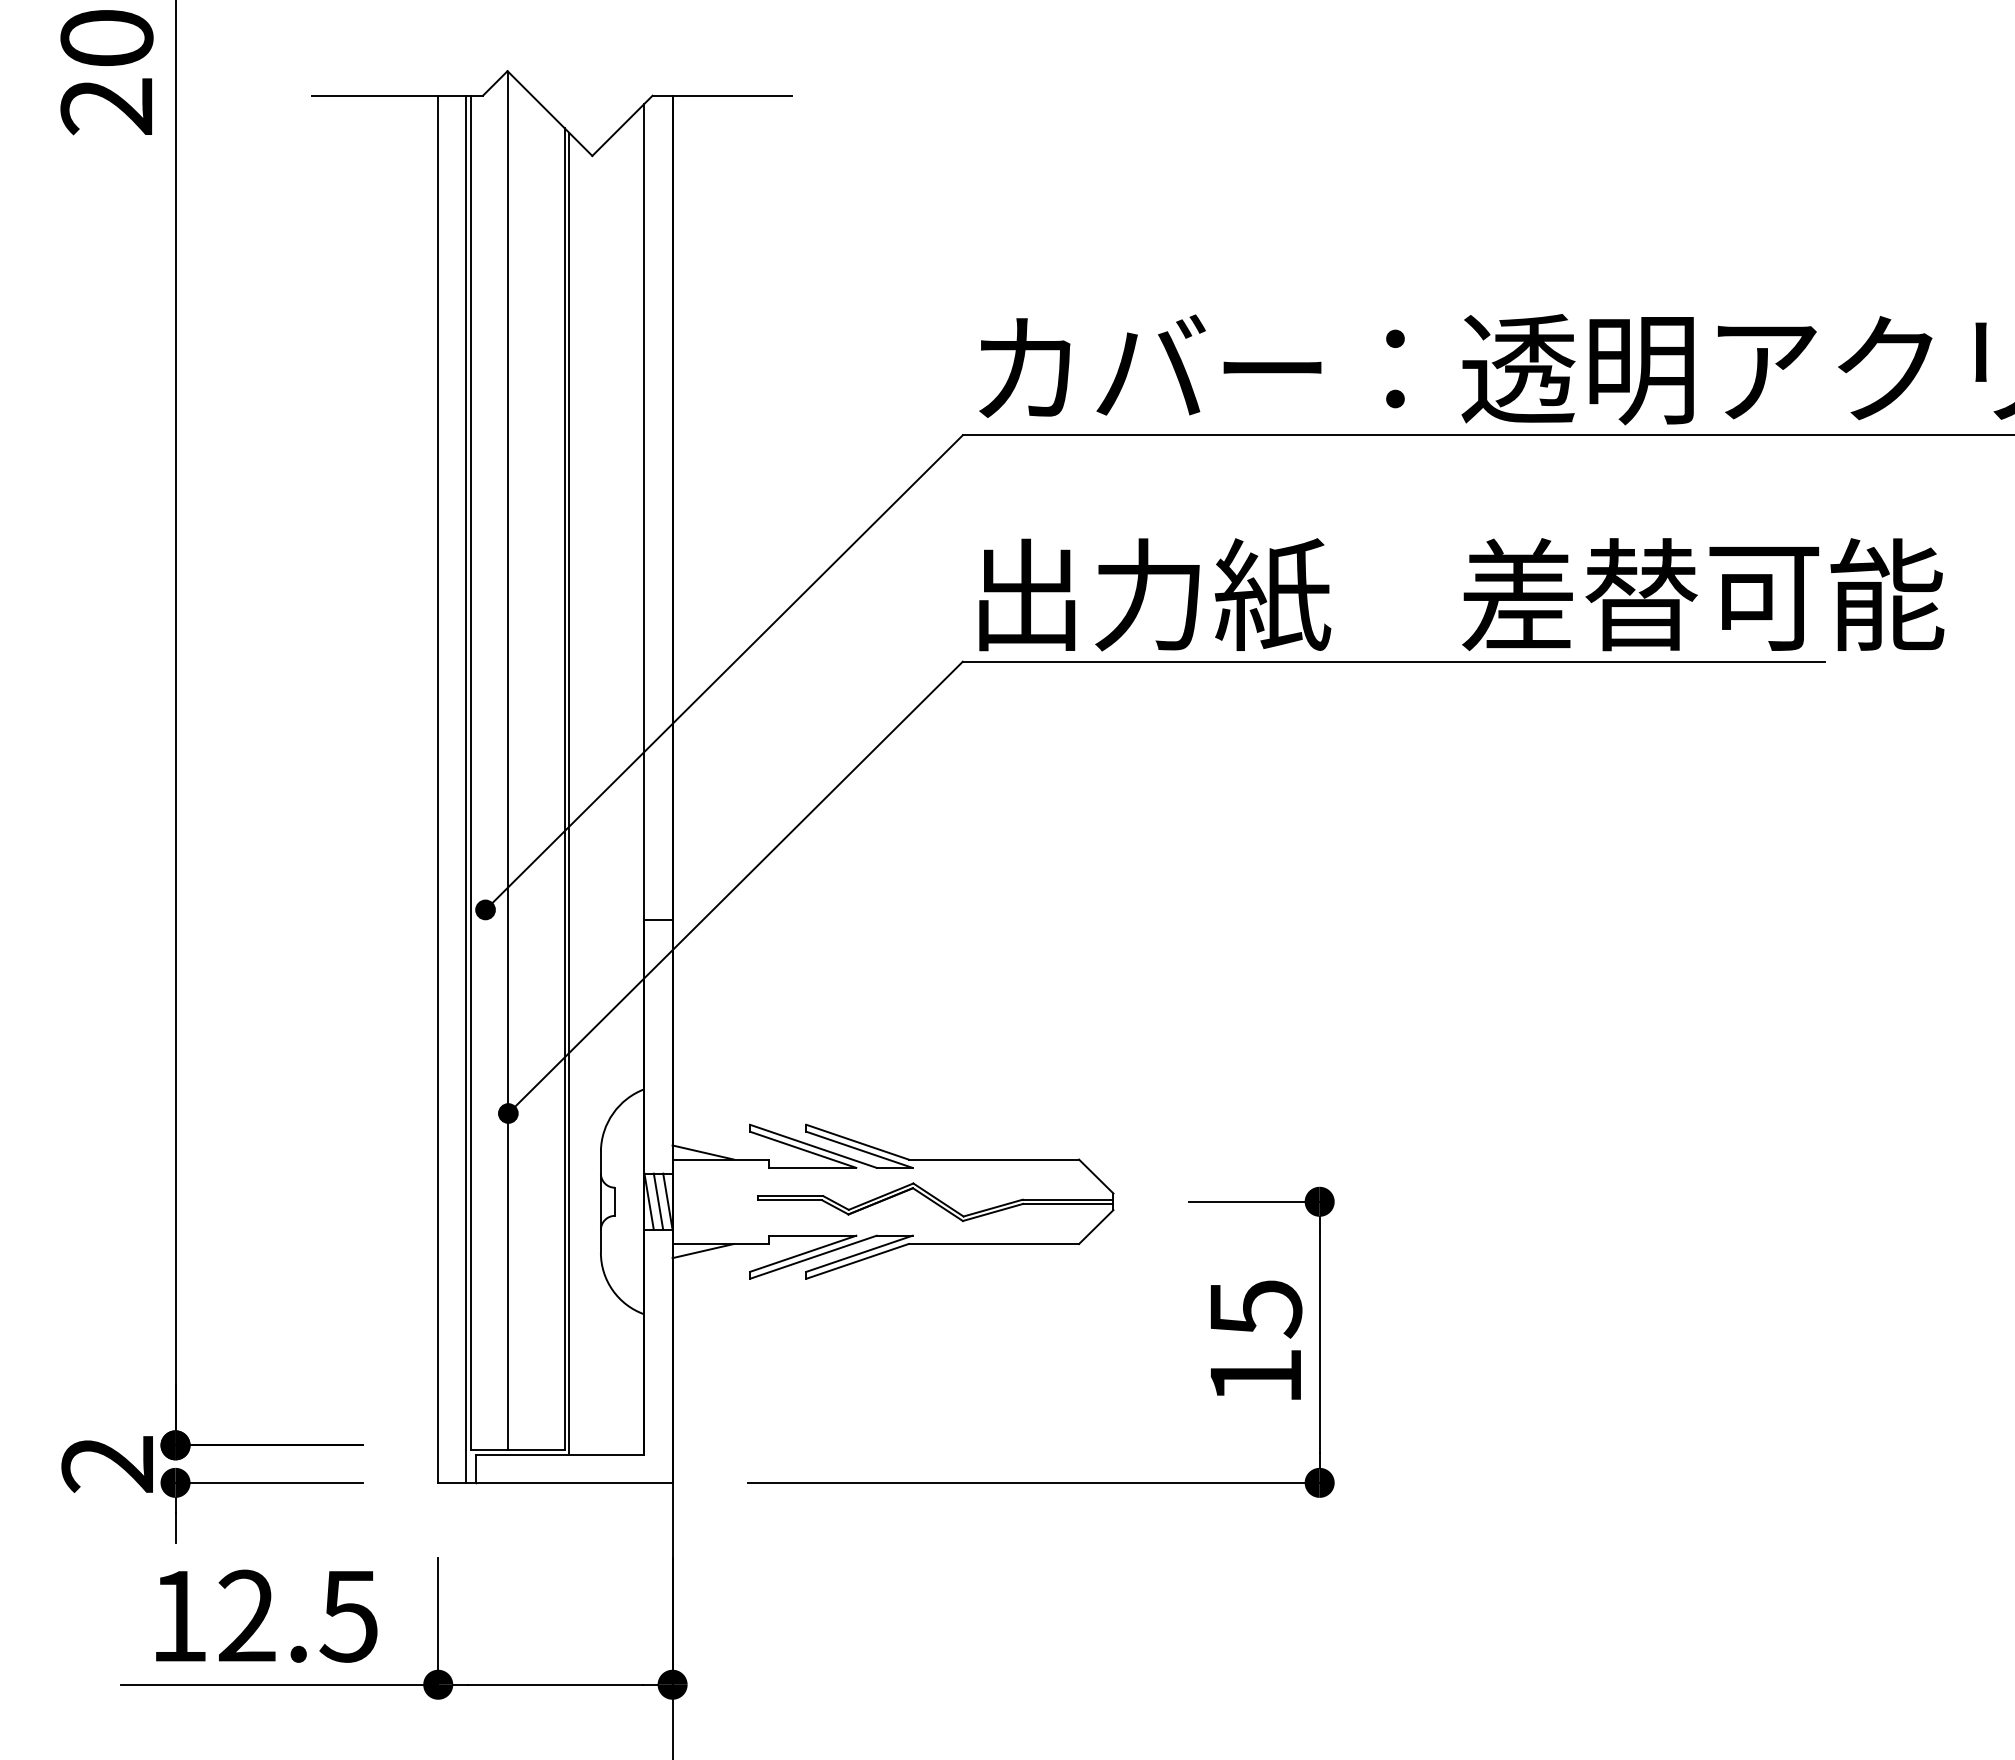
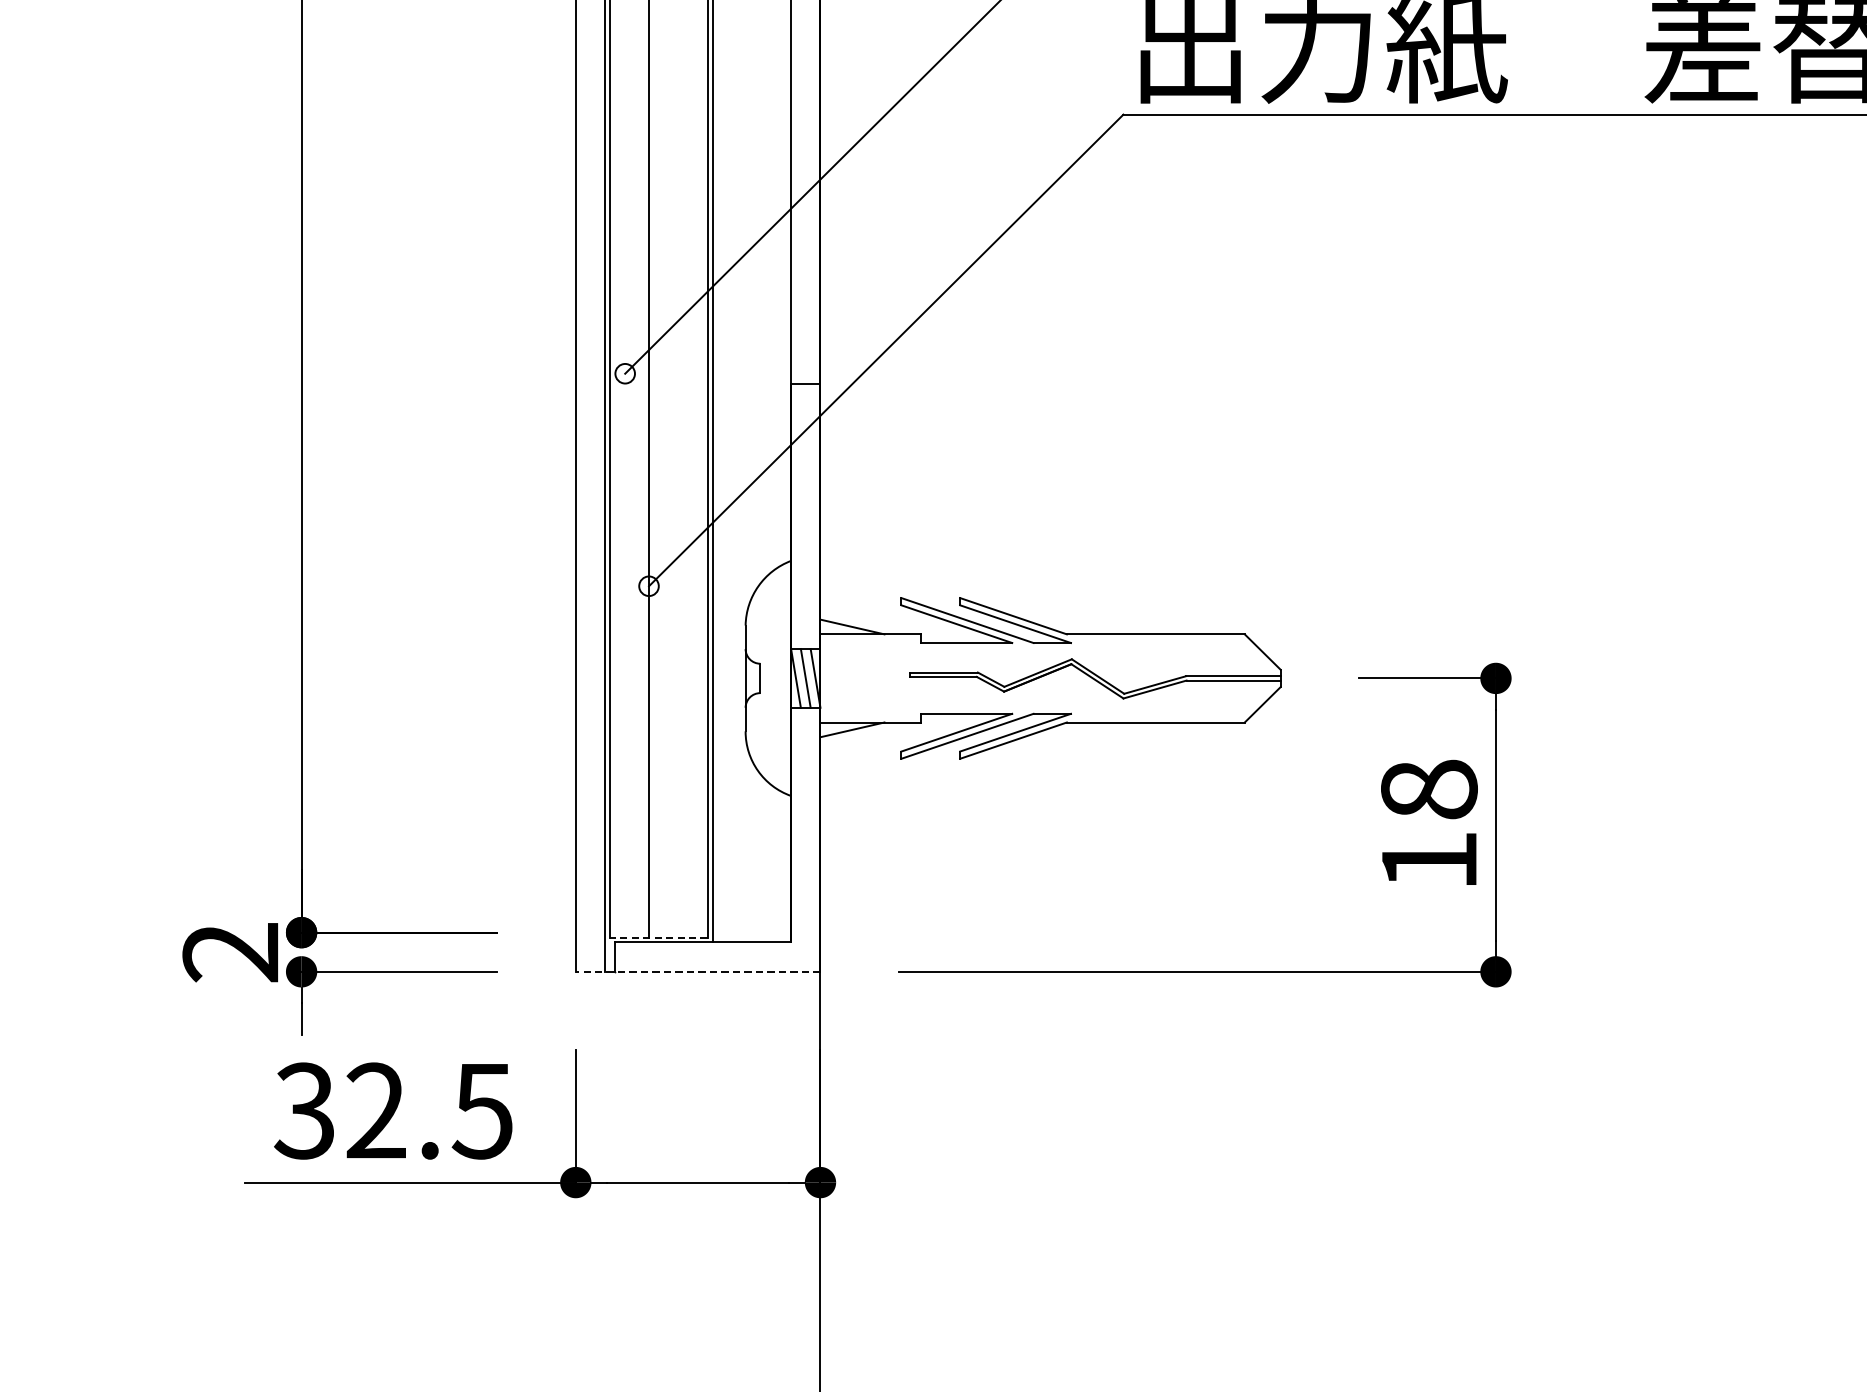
fill: (485, 909) -> (625, 373), removed
fill: (507, 1113) -> (648, 586), removed
text: (1255, 1308) -> (1428, 789), 15 -> 18
line: (517, 1450) -> (658, 938), solid -> dashed
line: (554, 1482) -> (697, 971), solid -> dashed
text: (177, 1615) -> (303, 1110), 12.5 -> 32.5

